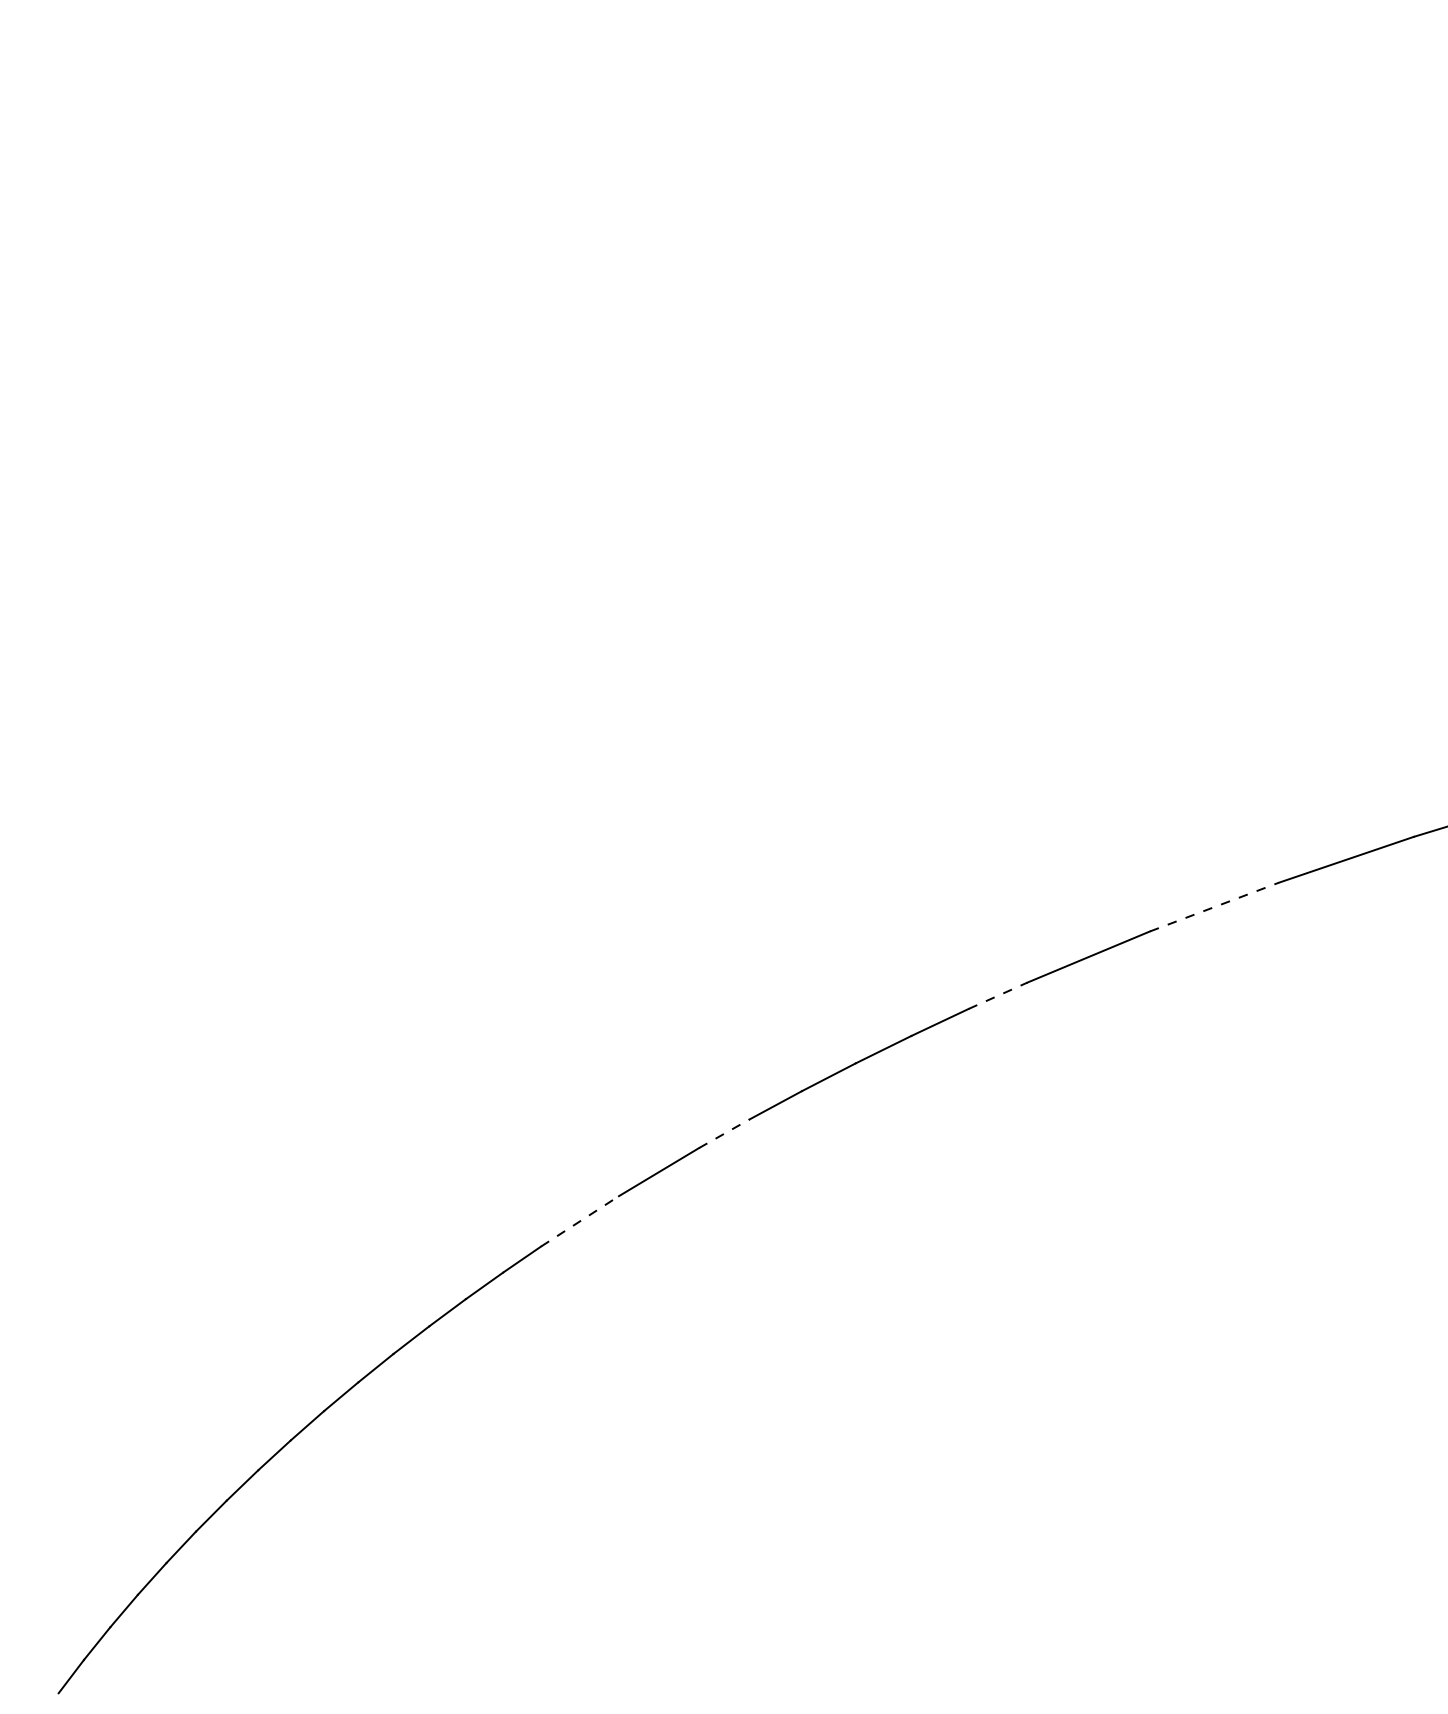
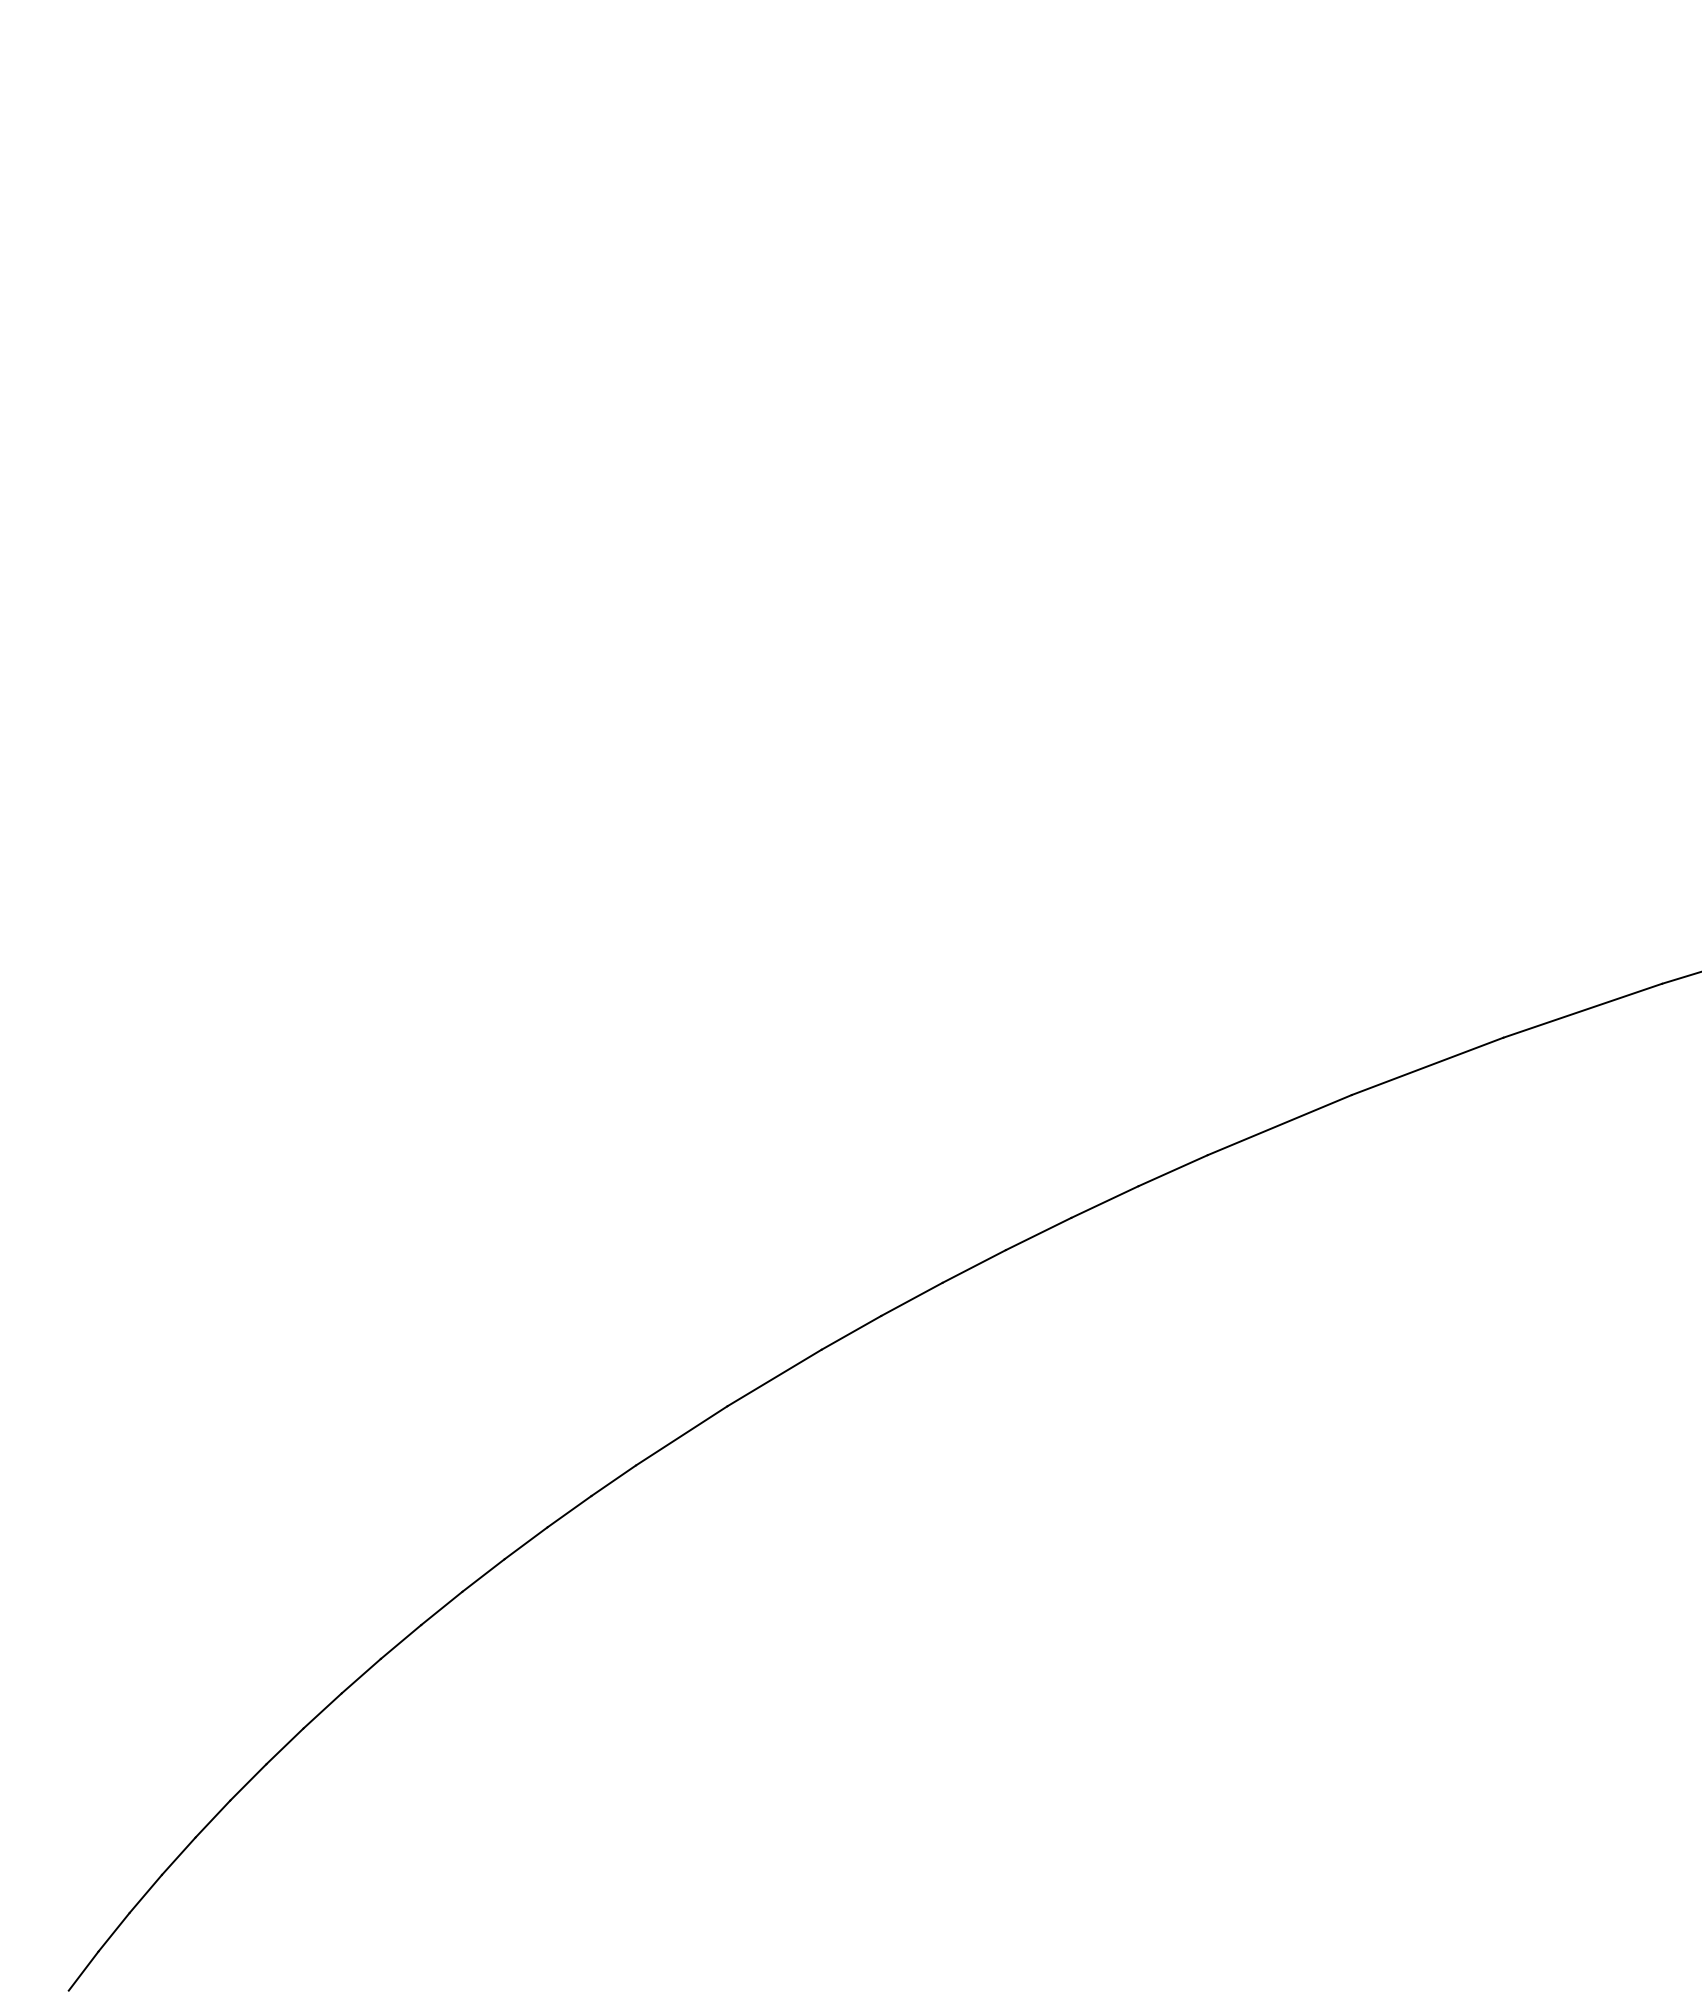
line: (1215, 907) -> (1428, 1066), dashed -> solid
line: (998, 995) -> (1173, 1170), dashed -> solid
line: (724, 1133) -> (851, 1332), dashed -> solid
line: (580, 1221) -> (682, 1435), dashed -> solid

